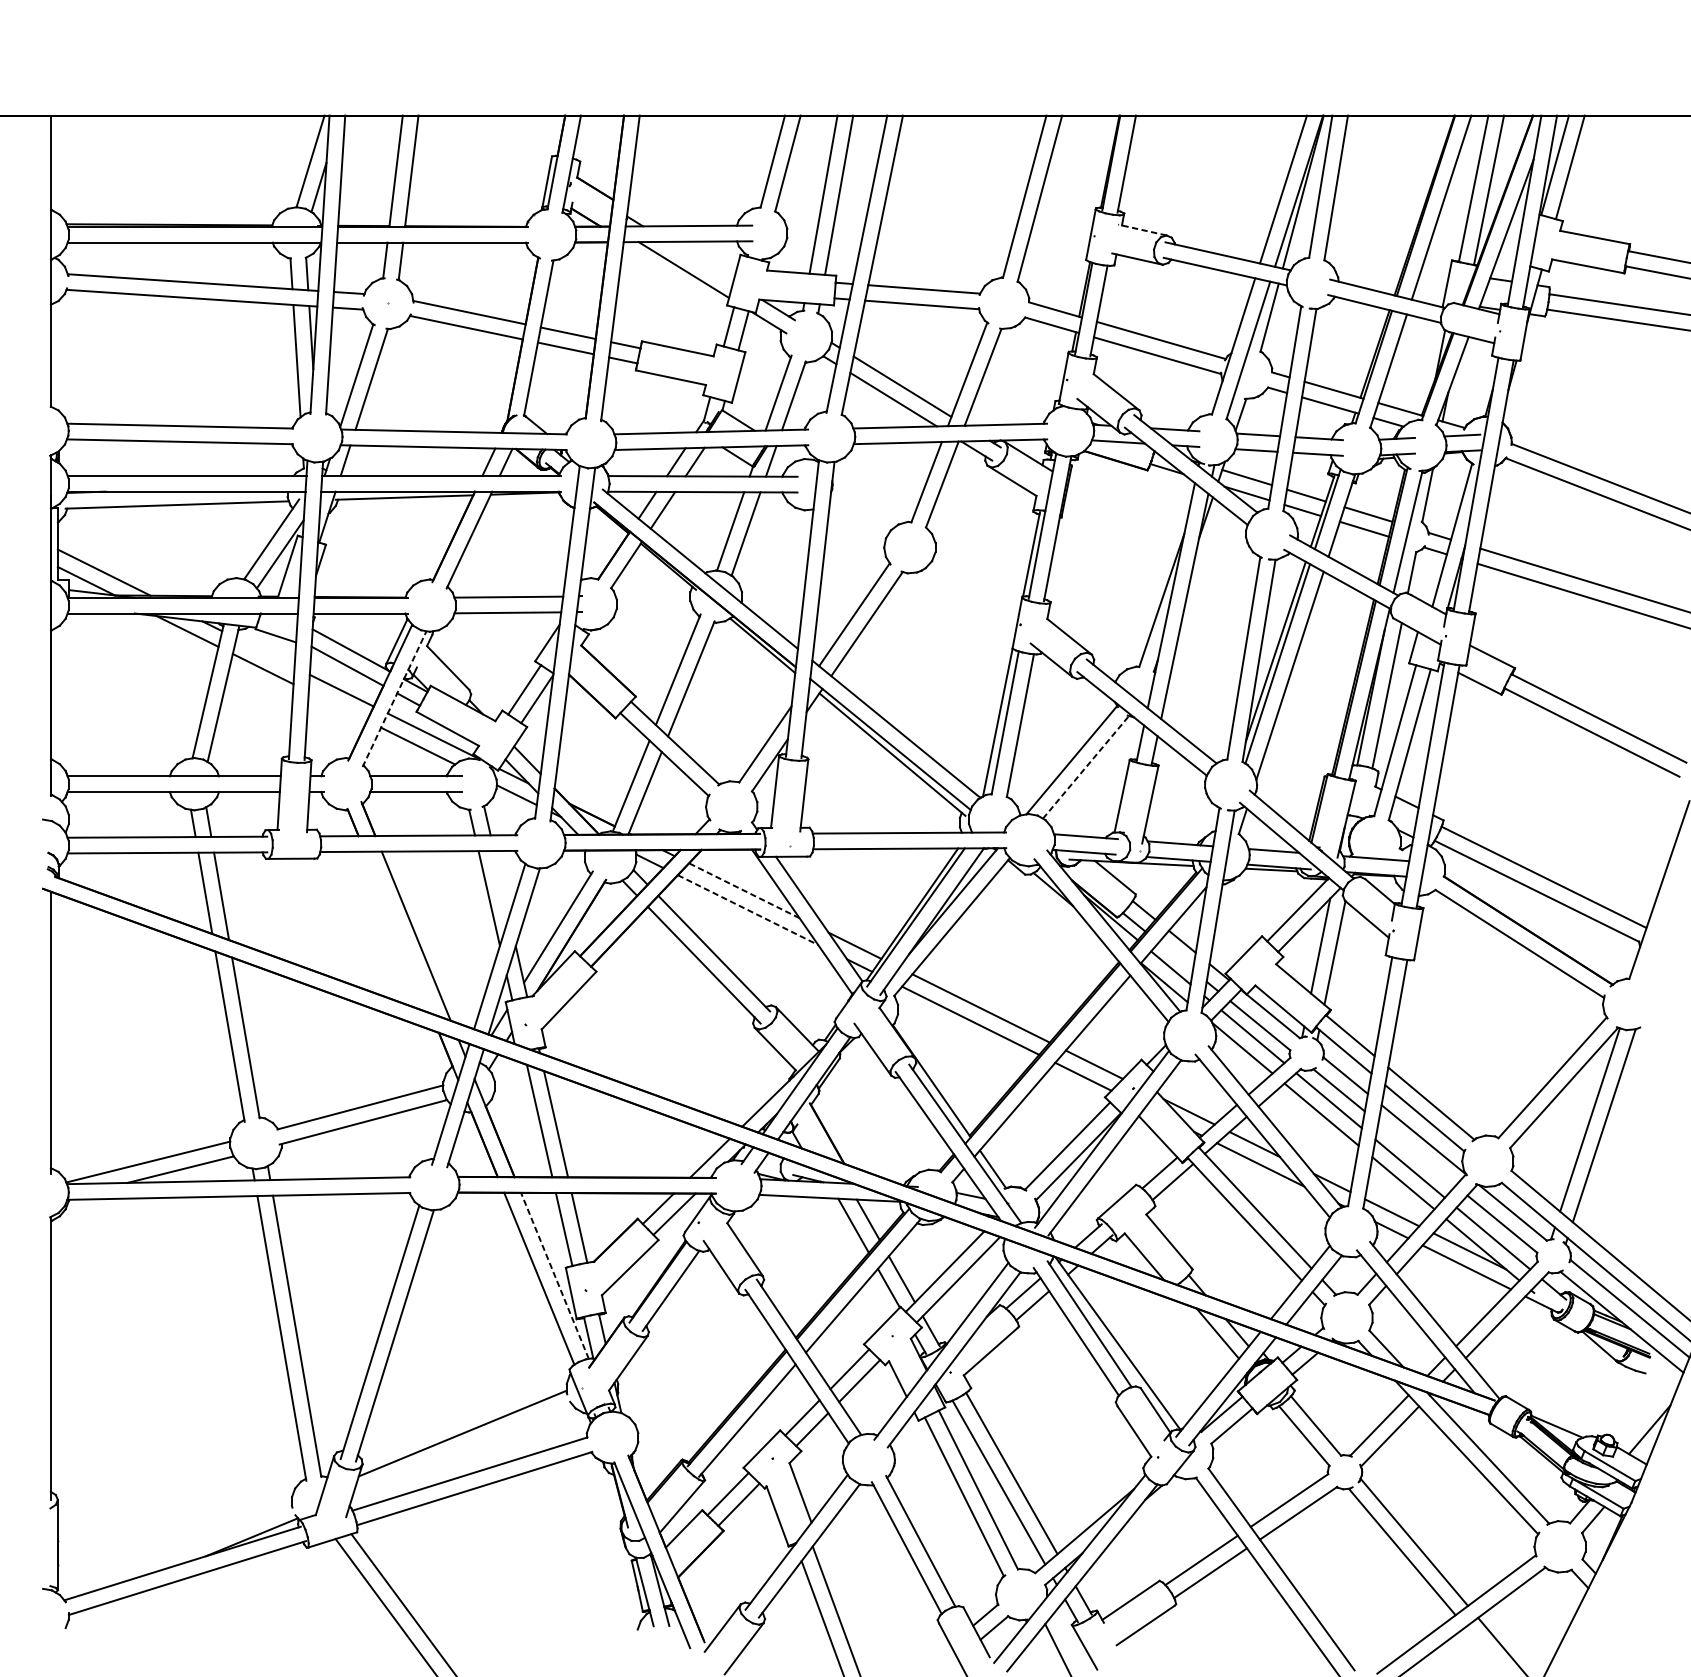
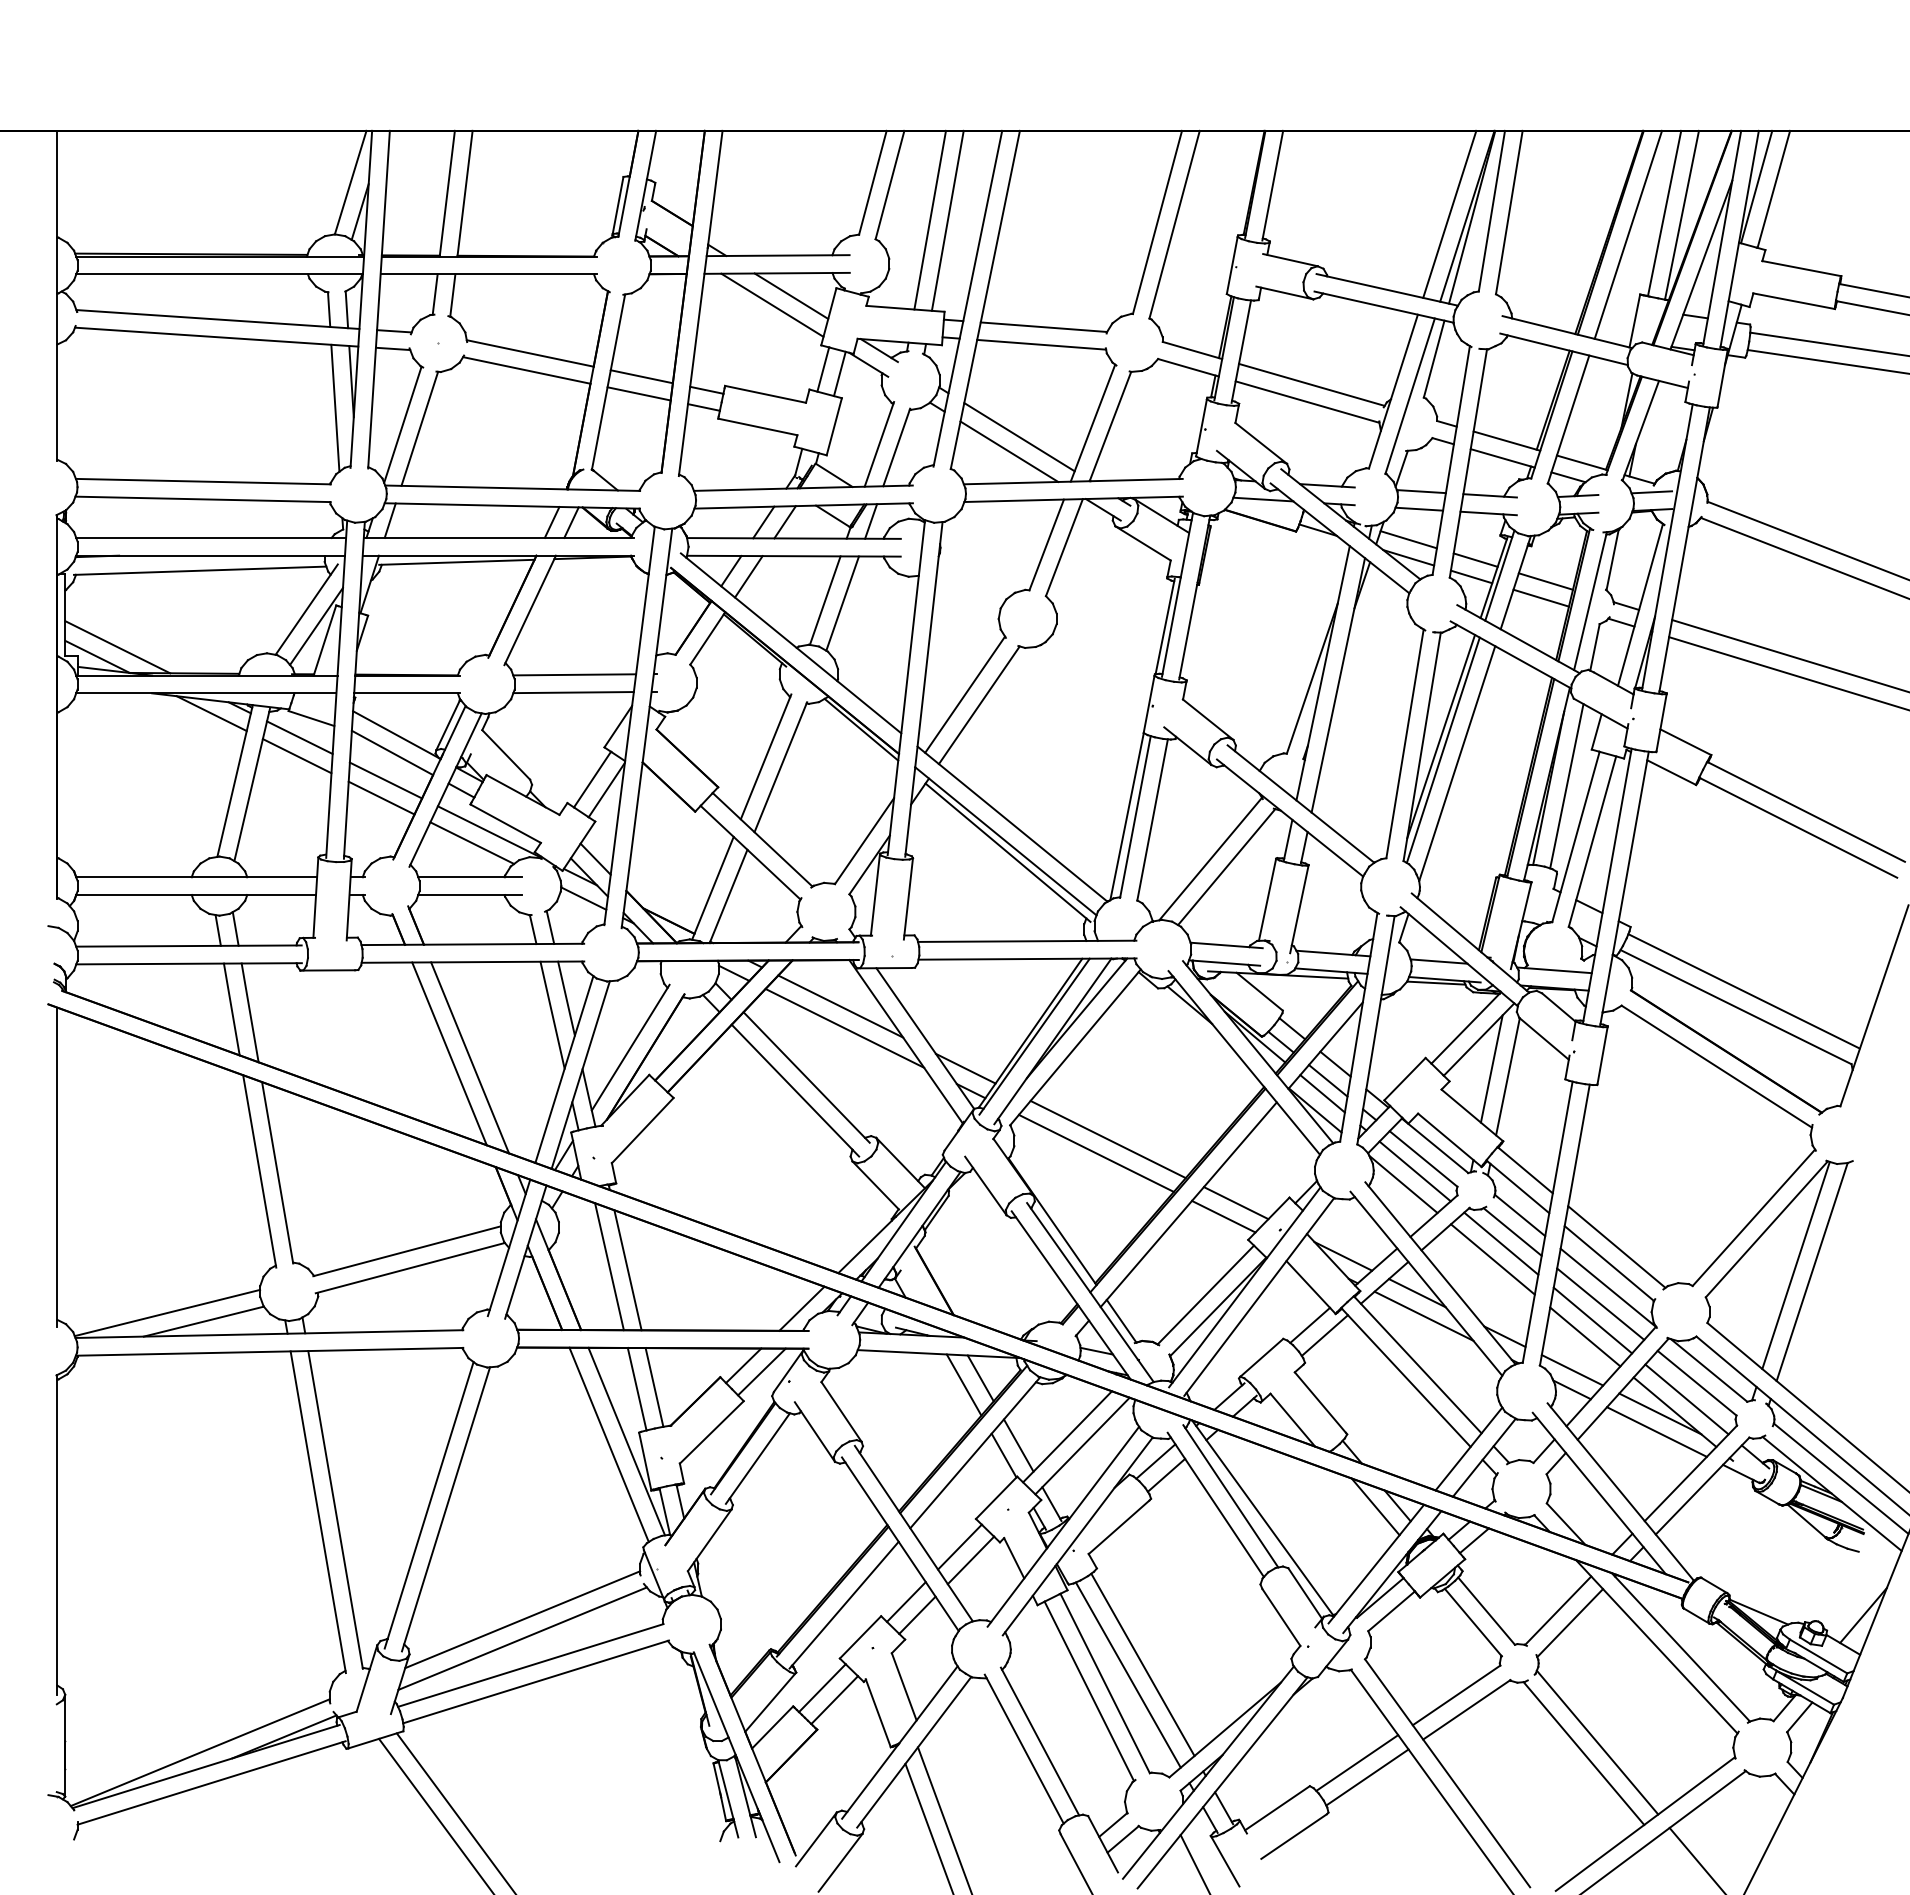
line: (1142, 230) -> (1290, 260), dashed -> solid
line: (700, 261) -> (791, 295), added
line: (265, 652) -> (299, 737), added
line: (394, 699) -> (445, 790), dashed -> solid
line: (337, 705) -> (381, 797), added
line: (1085, 767) -> (1226, 867), dashed -> solid
line: (501, 883) -> (566, 998), added
line: (744, 890) -> (840, 1006), dashed -> solid
line: (747, 910) -> (844, 1028), dashed -> solid
line: (398, 932) -> (449, 1053), added
line: (1175, 956) -> (1327, 1080), added
line: (1416, 1153) -> (1600, 1303), added
line: (554, 1275) -> (626, 1441), dashed -> solid
line: (462, 1450) -> (522, 1638), added
line: (176, 1551) -> (199, 1752), added

